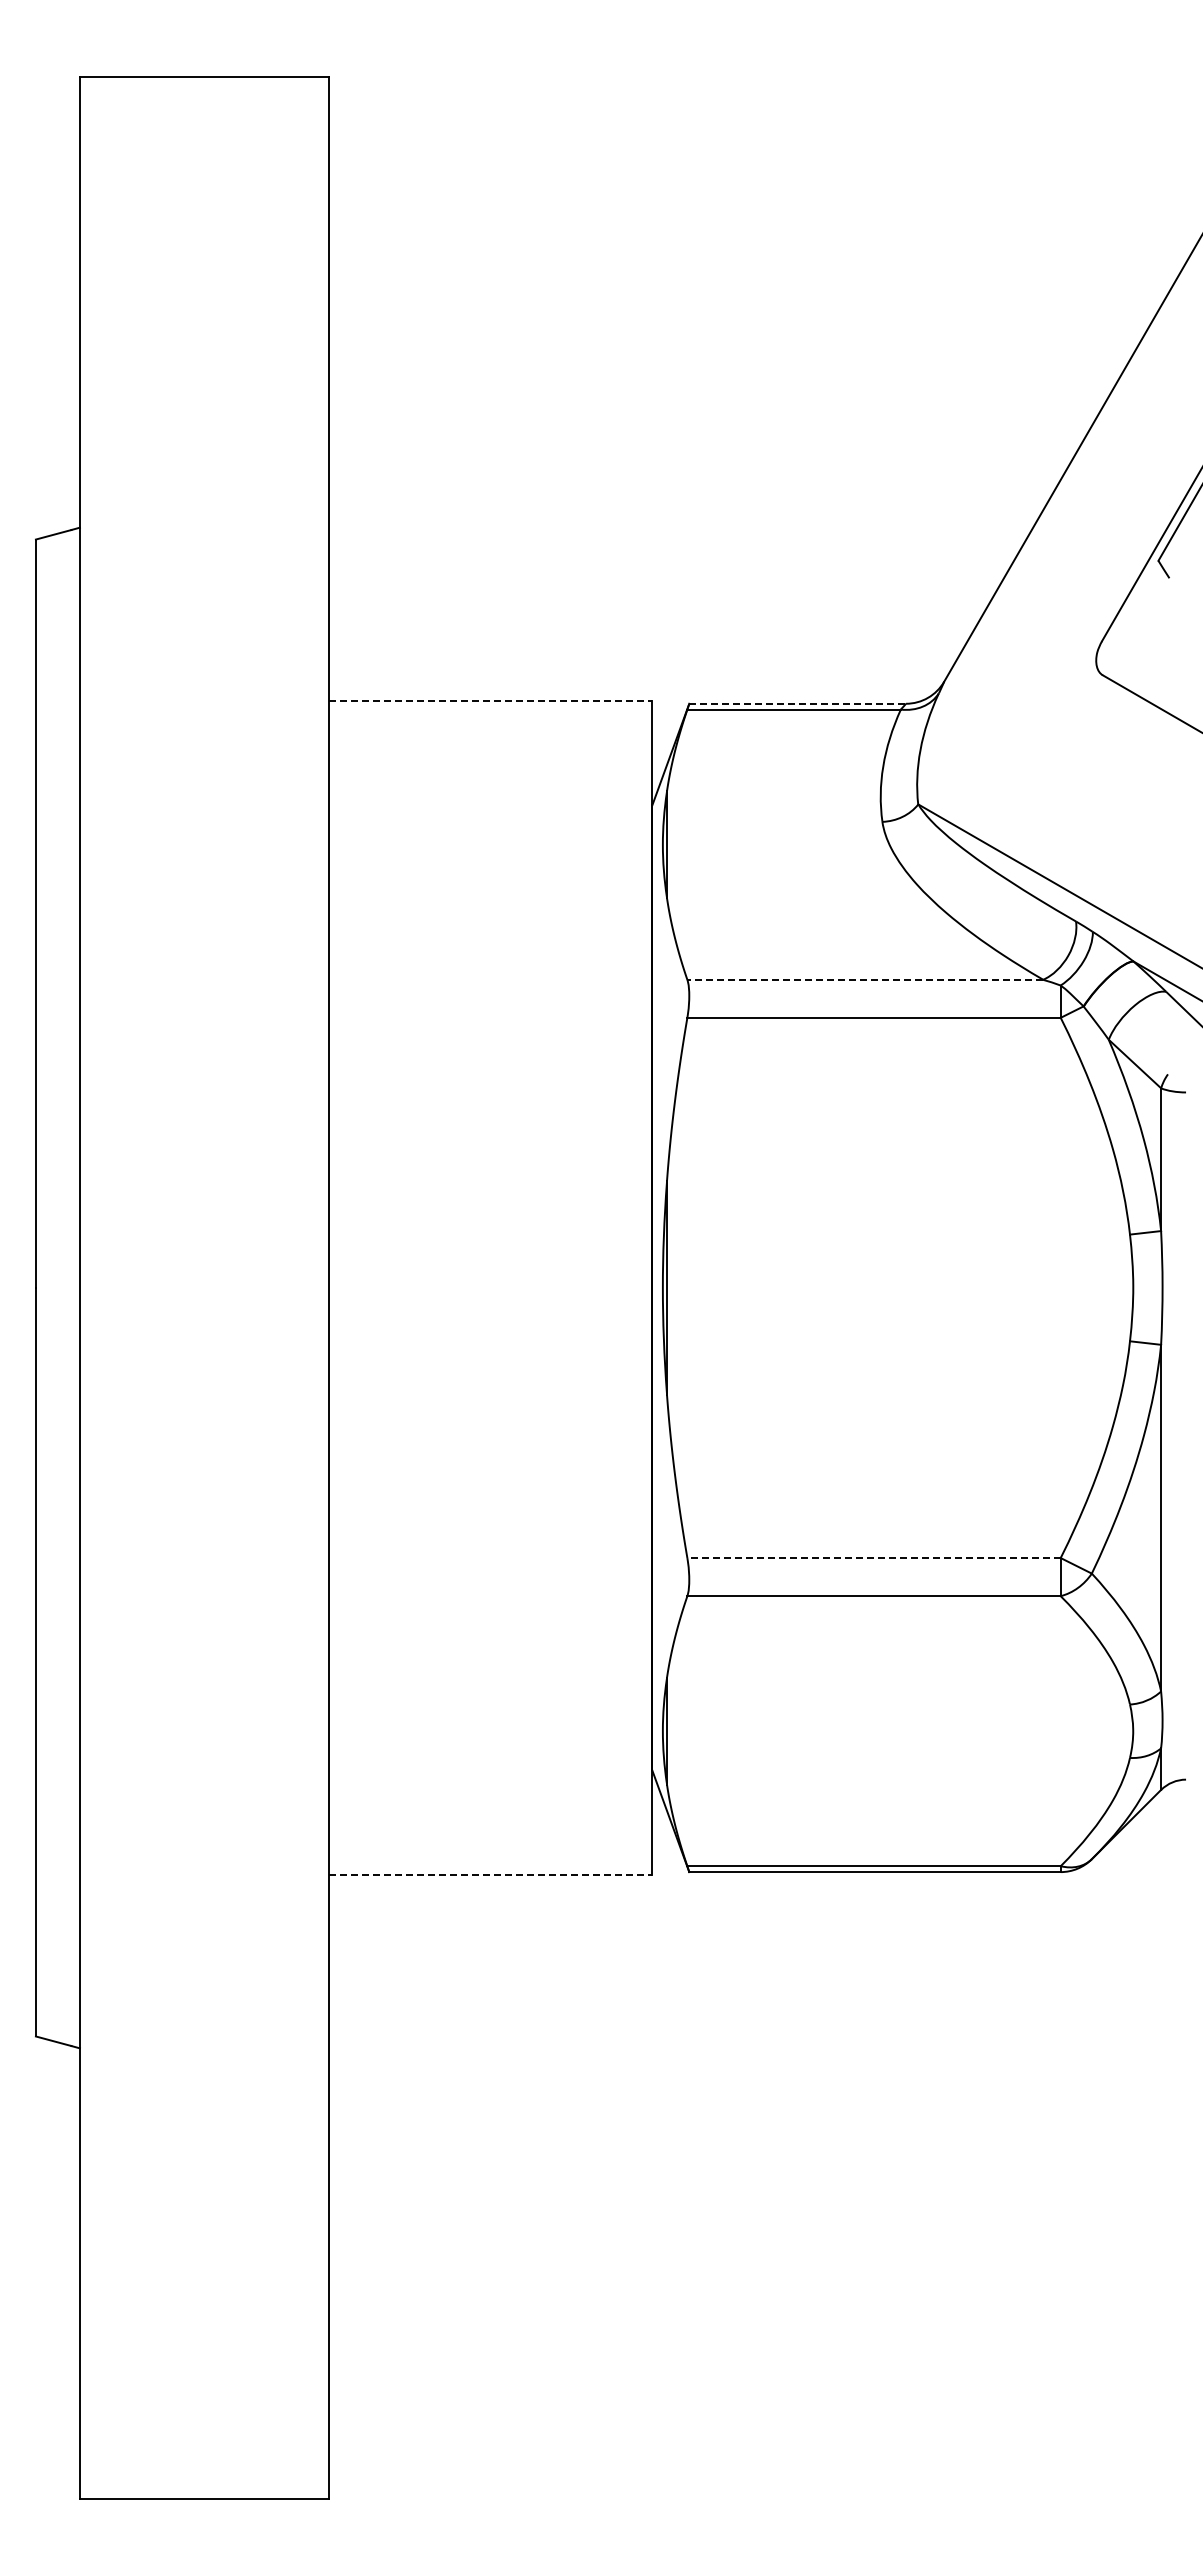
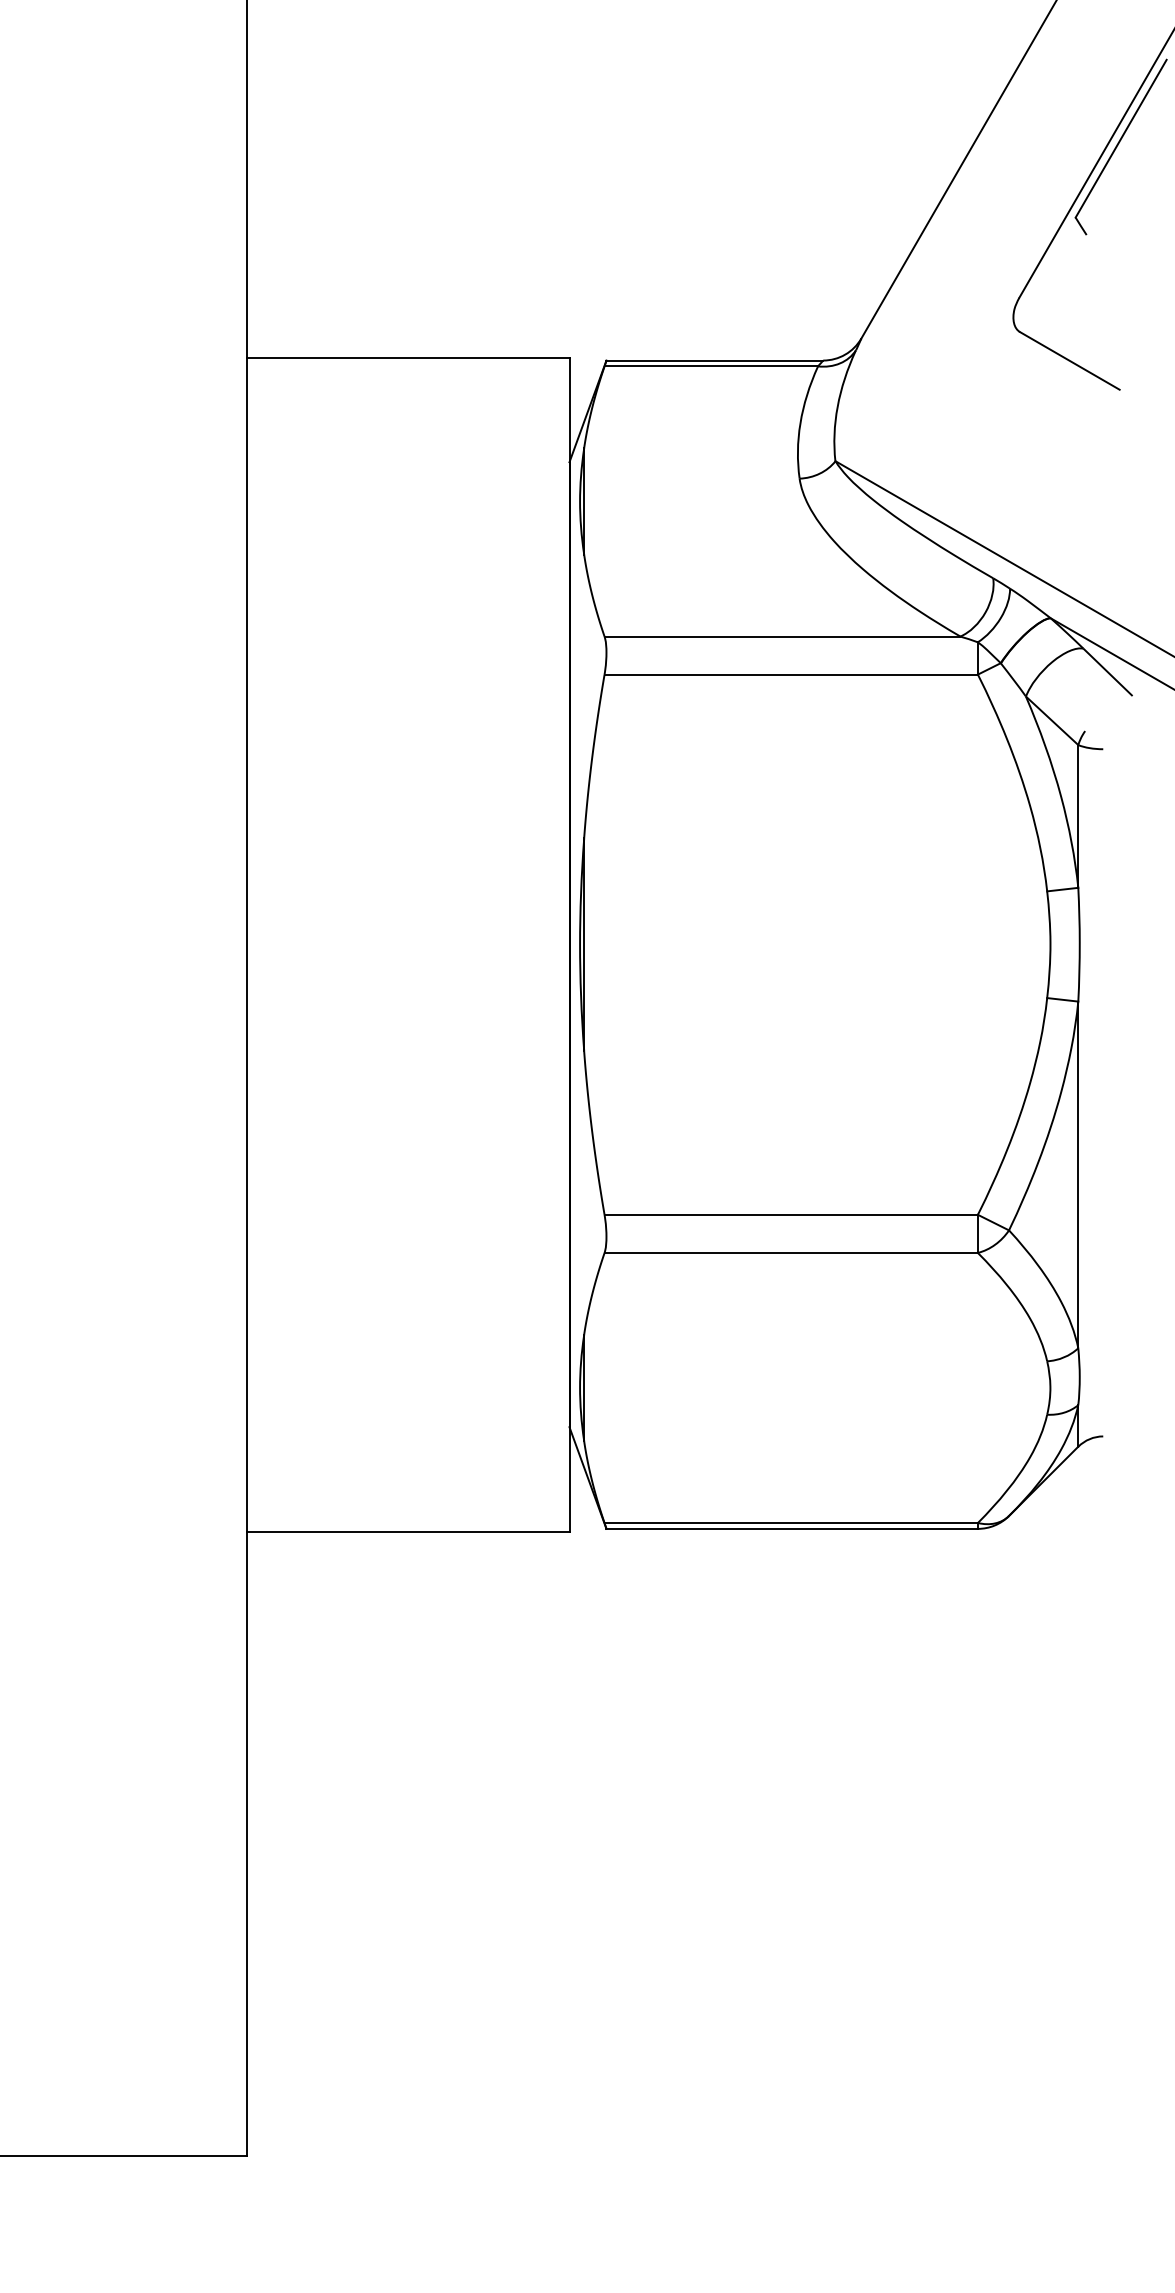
line: (491, 700) -> (408, 357), dashed -> solid
line: (798, 703) -> (715, 360), dashed -> solid
line: (865, 979) -> (782, 636), dashed -> solid
line: (874, 1558) -> (791, 1215), dashed -> solid
line: (491, 1875) -> (408, 1532), dashed -> solid

